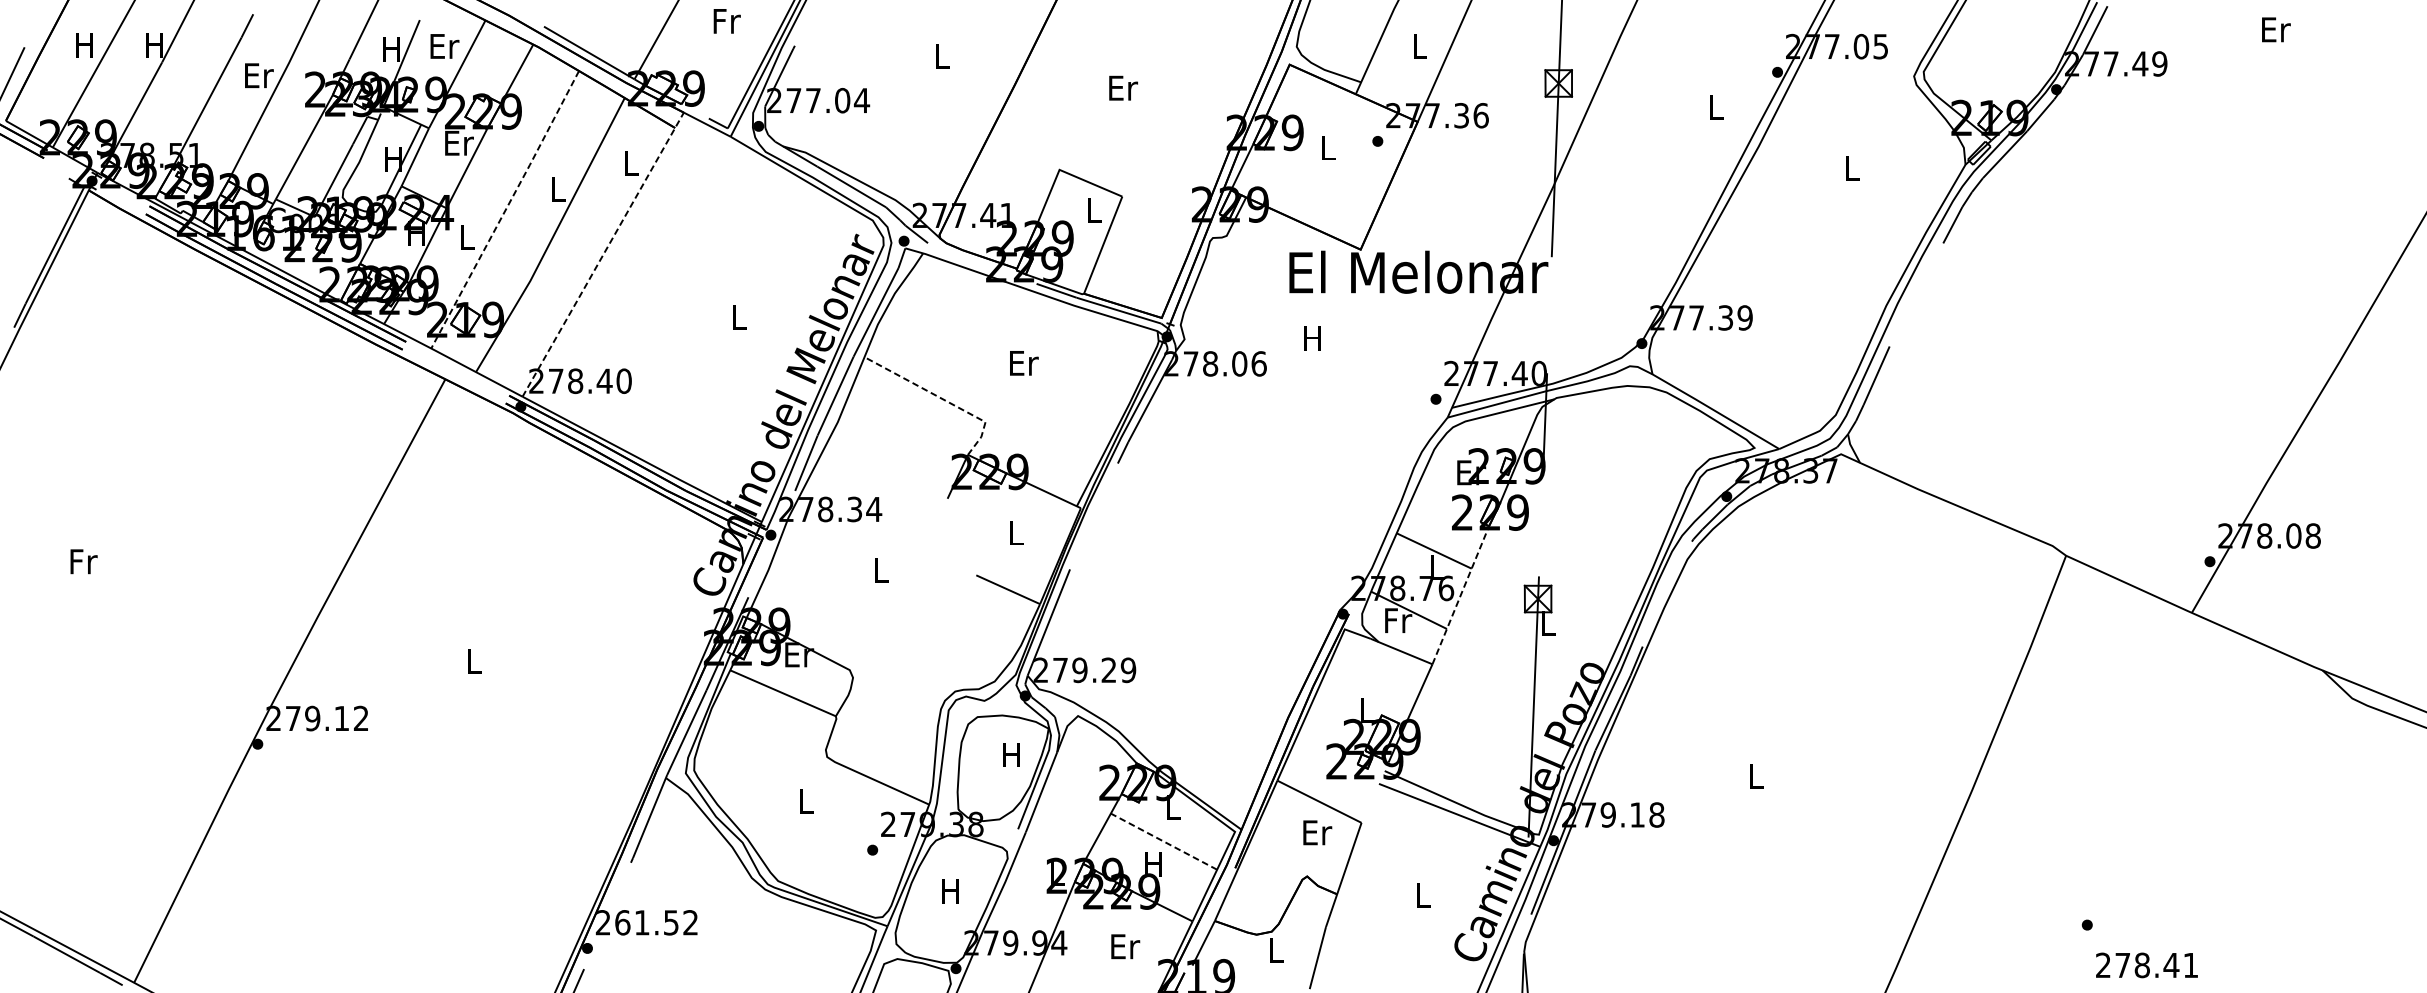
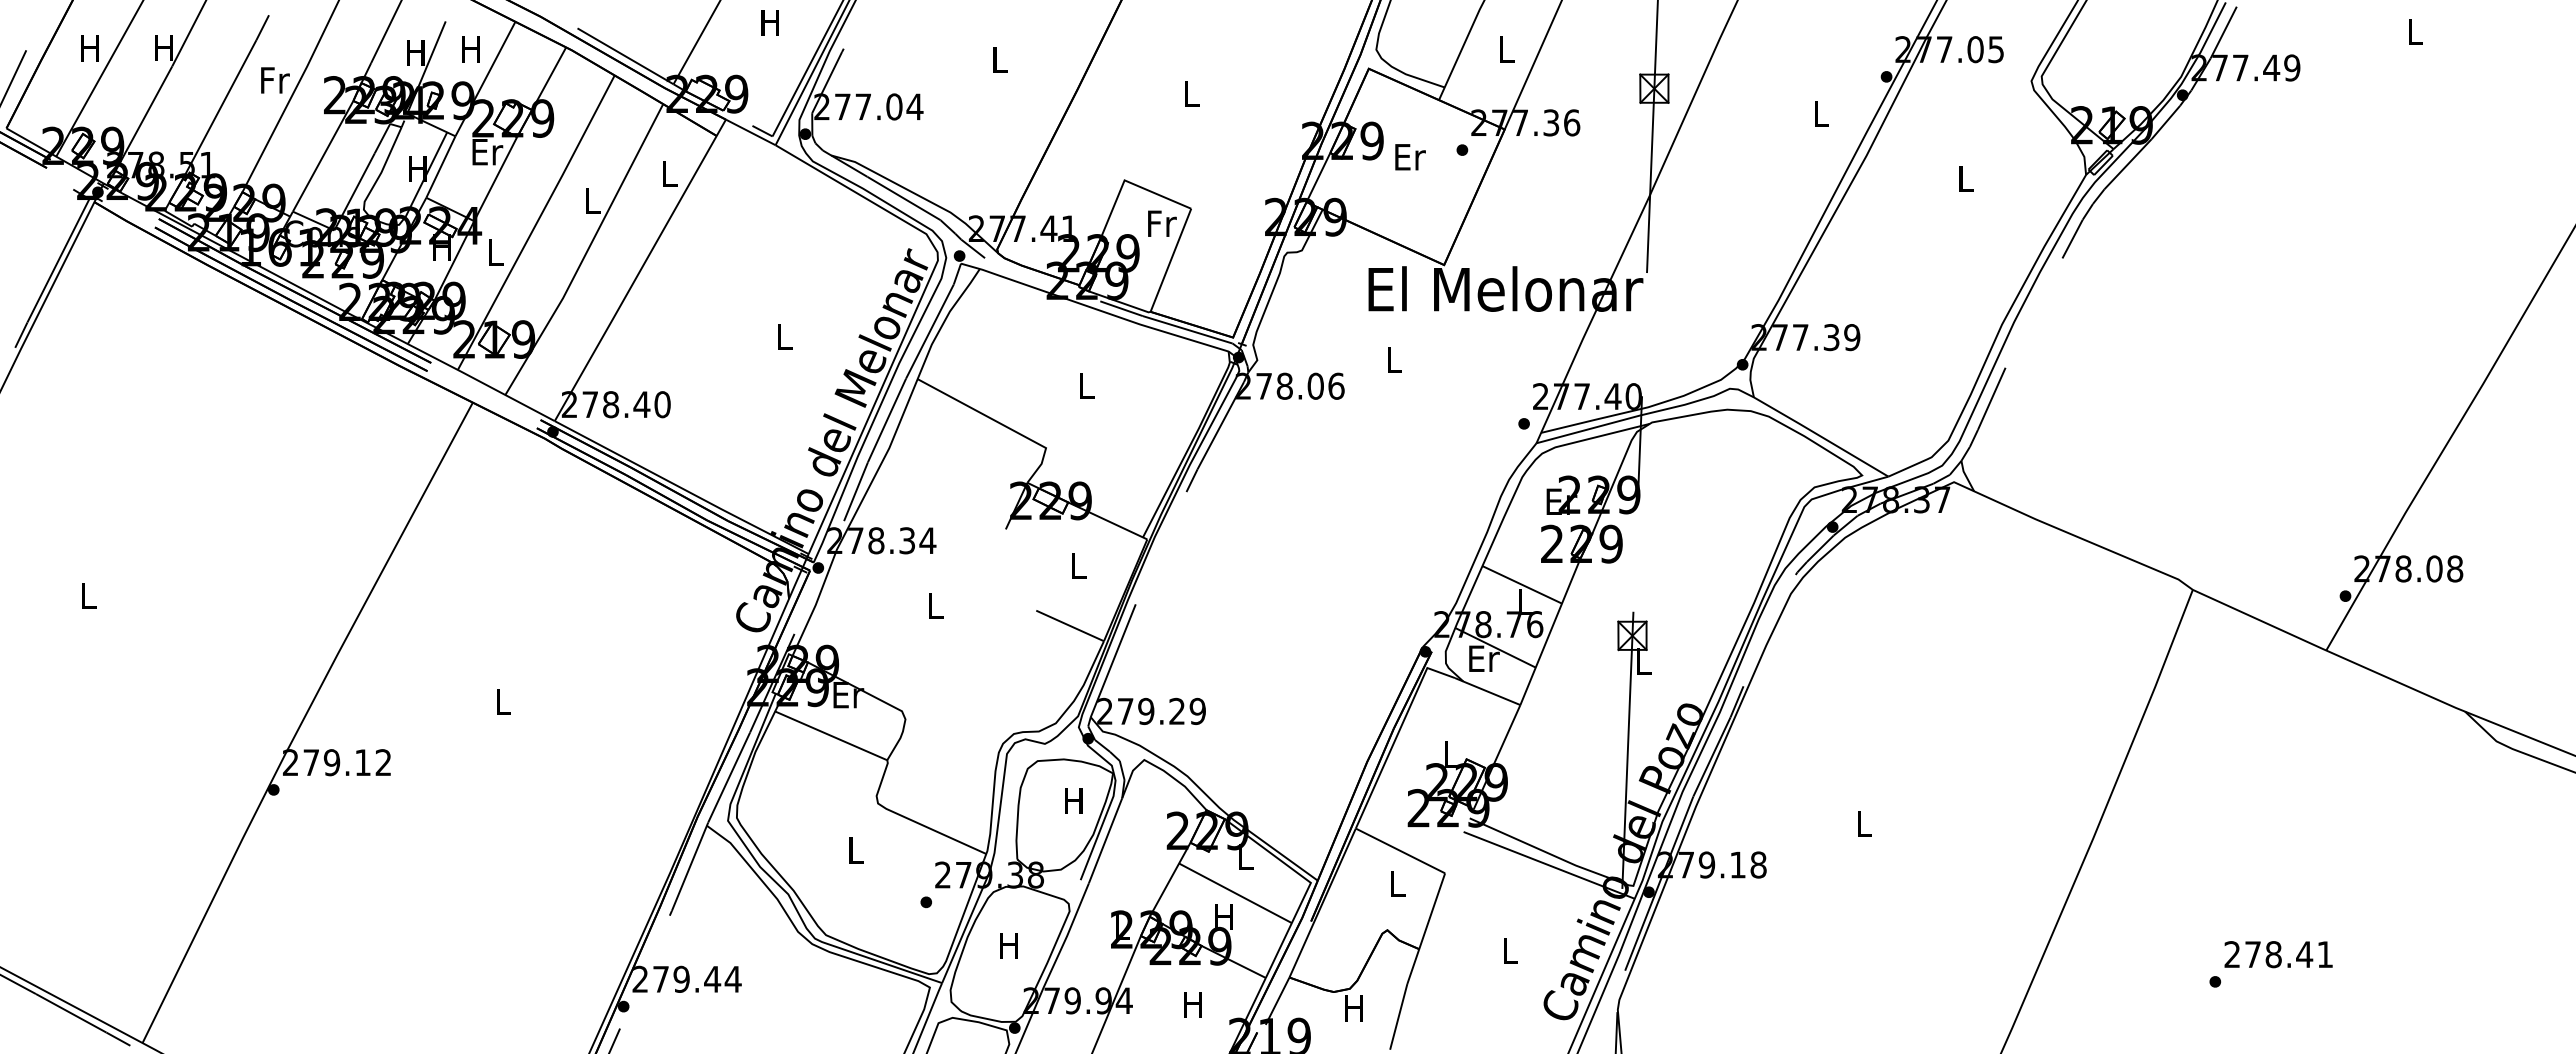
text: (726, 21) -> (771, 22), Fr -> H
text: (2275, 29) -> (2415, 31), Er -> L
text: (445, 46) -> (472, 49), Er -> H
text: (259, 75) -> (275, 80), Er -> Fr
text: (1123, 88) -> (1192, 93), Er -> L
text: (1328, 148) -> (1410, 157), L -> Er
line: (505, 209) -> (536, 222), dashed -> solid
text: (1095, 210) -> (1162, 223), L -> Fr
line: (603, 254) -> (640, 270), dashed -> solid
text: (1311, 338) -> (1392, 359), H -> L
text: (1024, 363) -> (1087, 385), Er -> L
line: (942, 398) -> (1000, 423), dashed -> solid
text: (84, 561) -> (89, 596), Fr -> L
line: (1460, 594) -> (1550, 631), dashed -> solid
text: (1398, 620) -> (1484, 658), Fr -> Er
text: (1317, 832) -> (1398, 883), Er -> L
line: (1164, 841) -> (1235, 893), dashed -> solid
text: (657, 921) -> (697, 978), 261.52 -> 279.44
text: (1125, 946) -> (1194, 1004), Er -> H
text: (1275, 950) -> (1353, 1008), L -> H
text: (2146, 965) -> (2278, 954), moved

